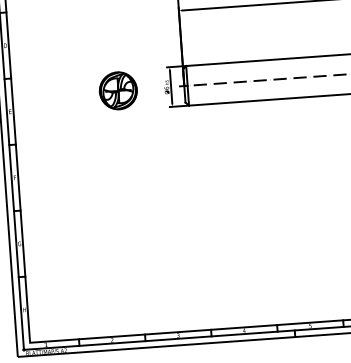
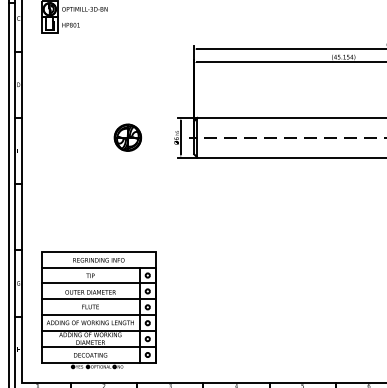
part: (117, 90) -> (127, 137), size x0.71
part: (101, 265) -> (98, 310), added

